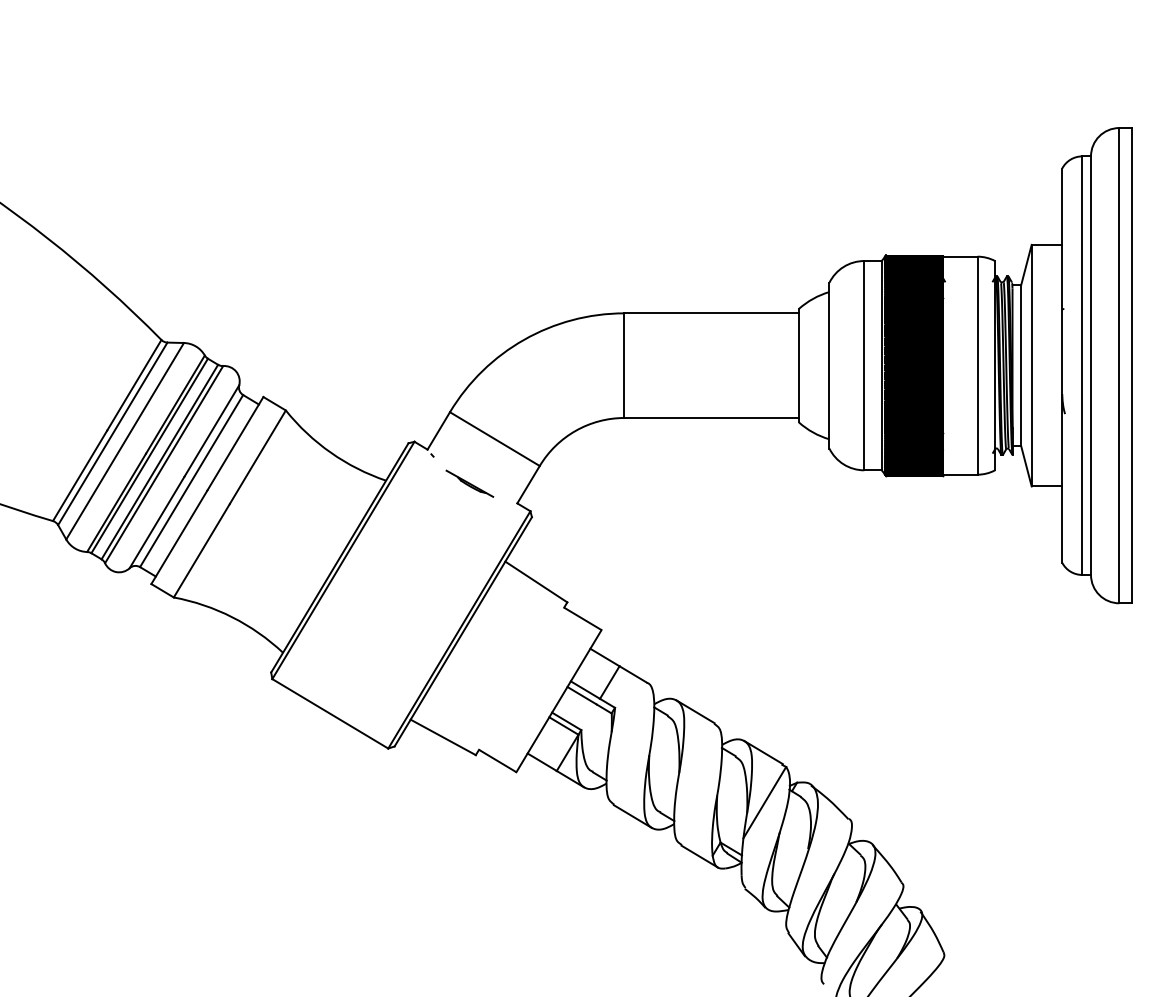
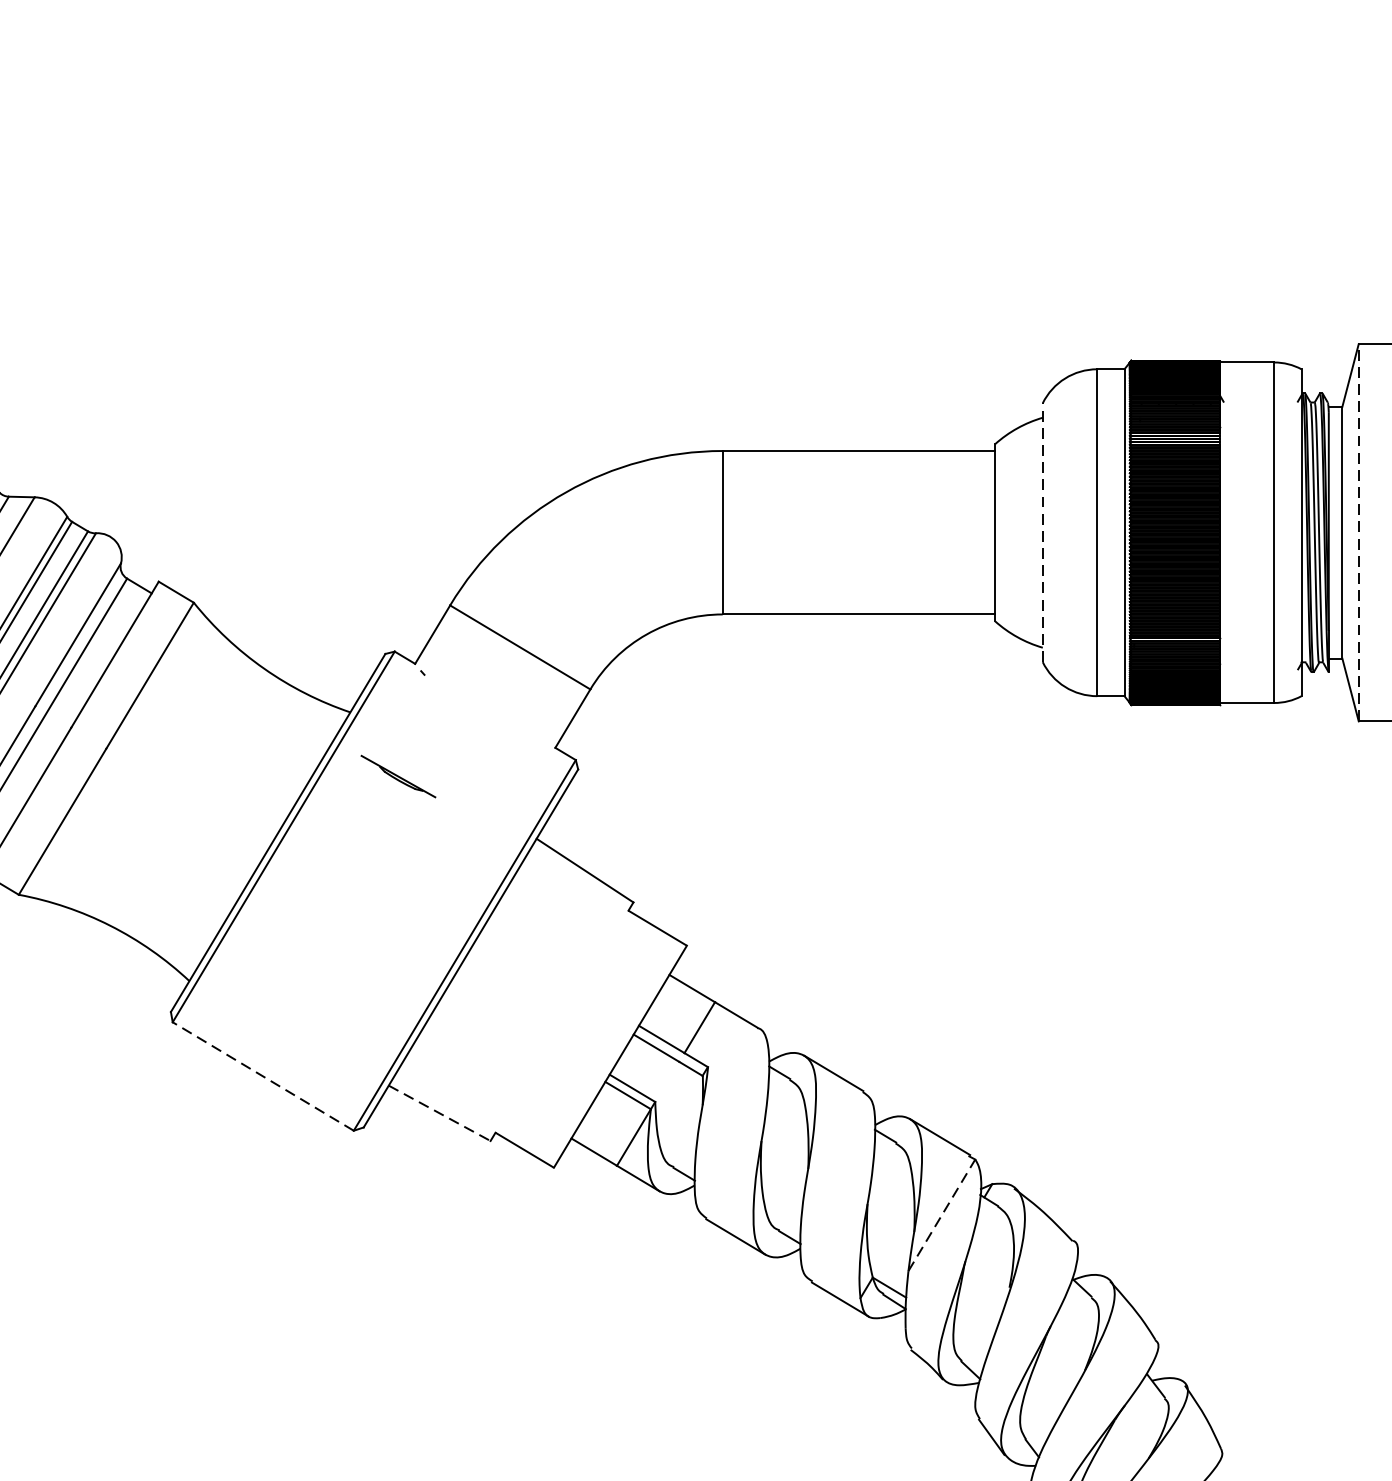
line: (829, 365) -> (1042, 532), solid -> dashed
line: (1031, 365) -> (1358, 532), solid -> dashed
part: (469, 483) -> (397, 776), moved
line: (330, 713) -> (263, 1075), solid -> dashed
line: (443, 737) -> (440, 1113), solid -> dashed
line: (764, 802) -> (941, 1215), solid -> dashed

